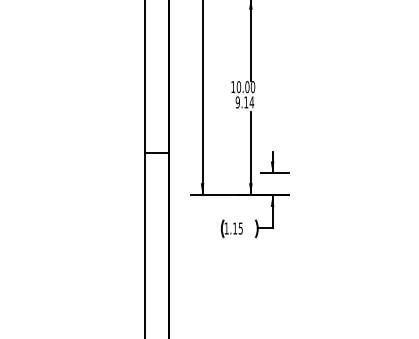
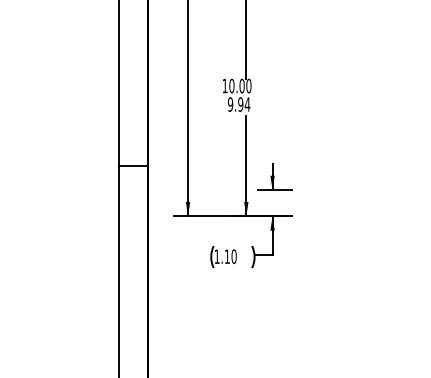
text: (246, 102) -> (241, 104), 9.14 -> 9.94
text: (240, 228) -> (233, 256), 1.15 -> 1.10

